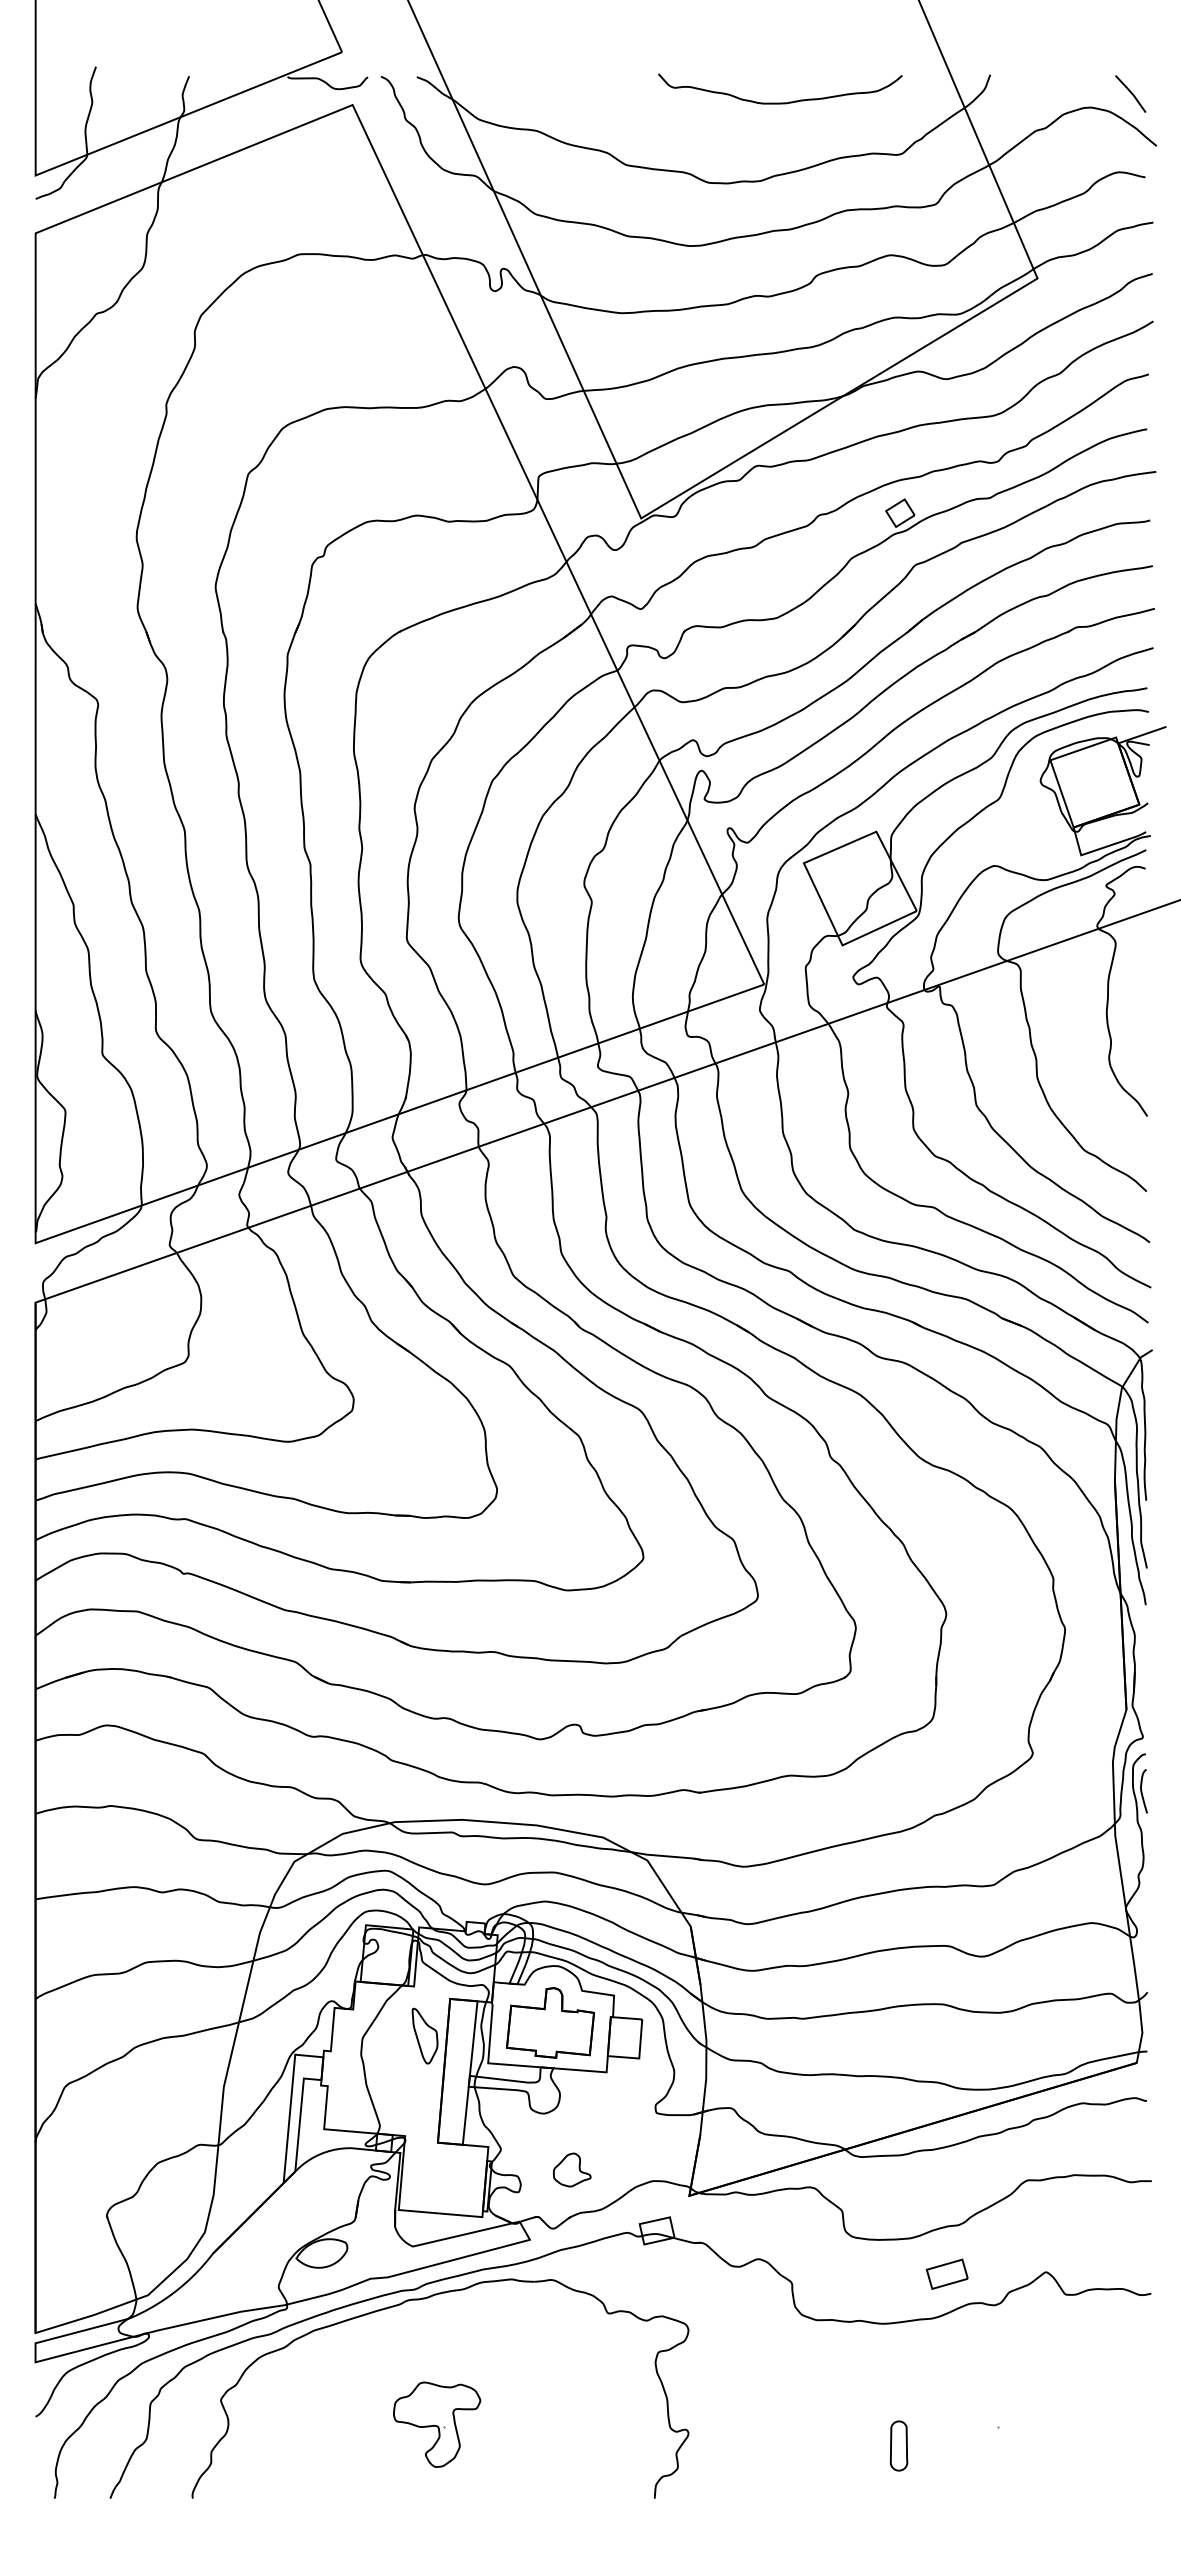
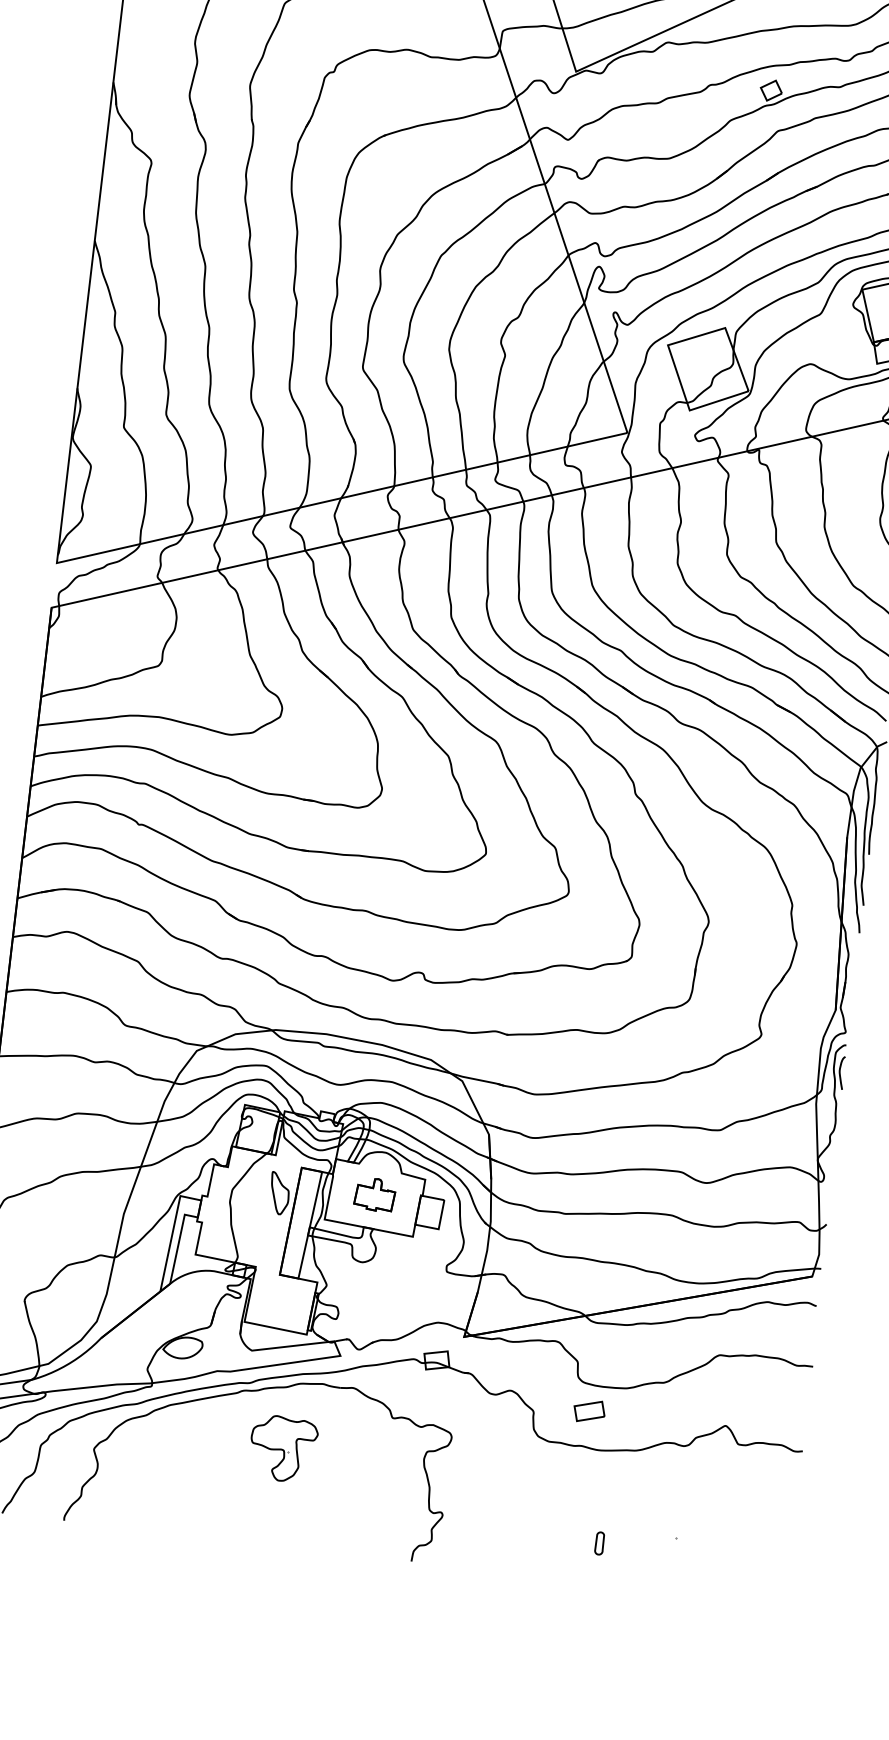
part: (550, 2022) -> (375, 1194), size x0.6
part: (572, 2169) -> (378, 1306), removed
part: (946, 2273) -> (589, 1410), moved
part: (437, 2424) -> (283, 1448), moved
part: (898, 2445) -> (599, 1543), size x0.6

